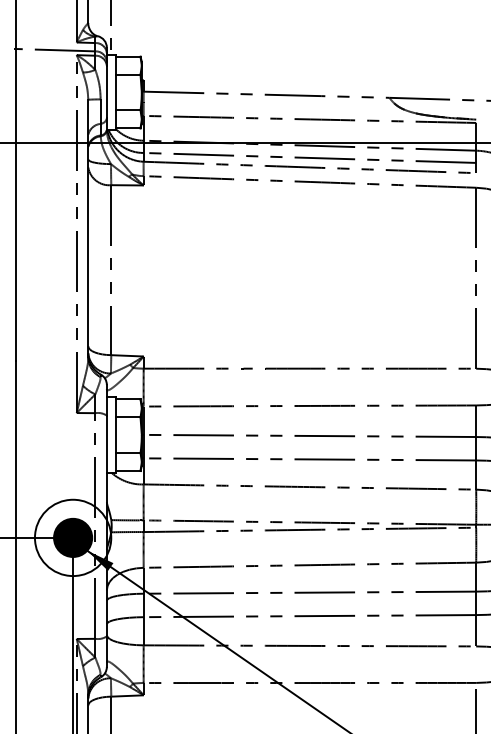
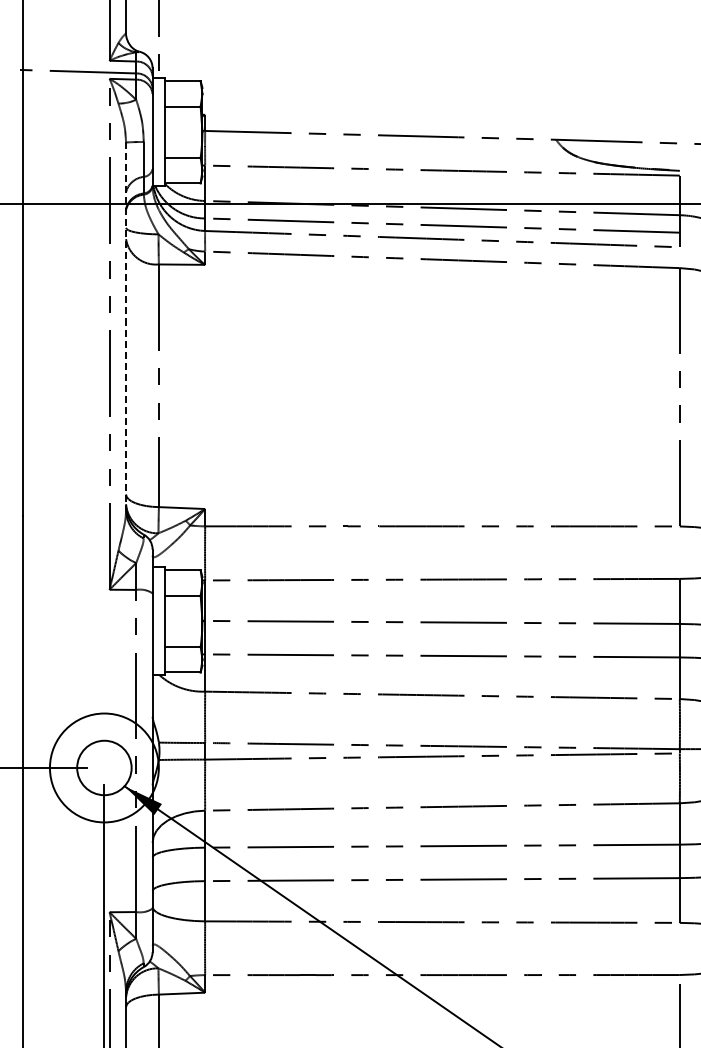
line: (88, 228) -> (126, 326), solid -> dashed
fill: (73, 537) -> (104, 767), removed

